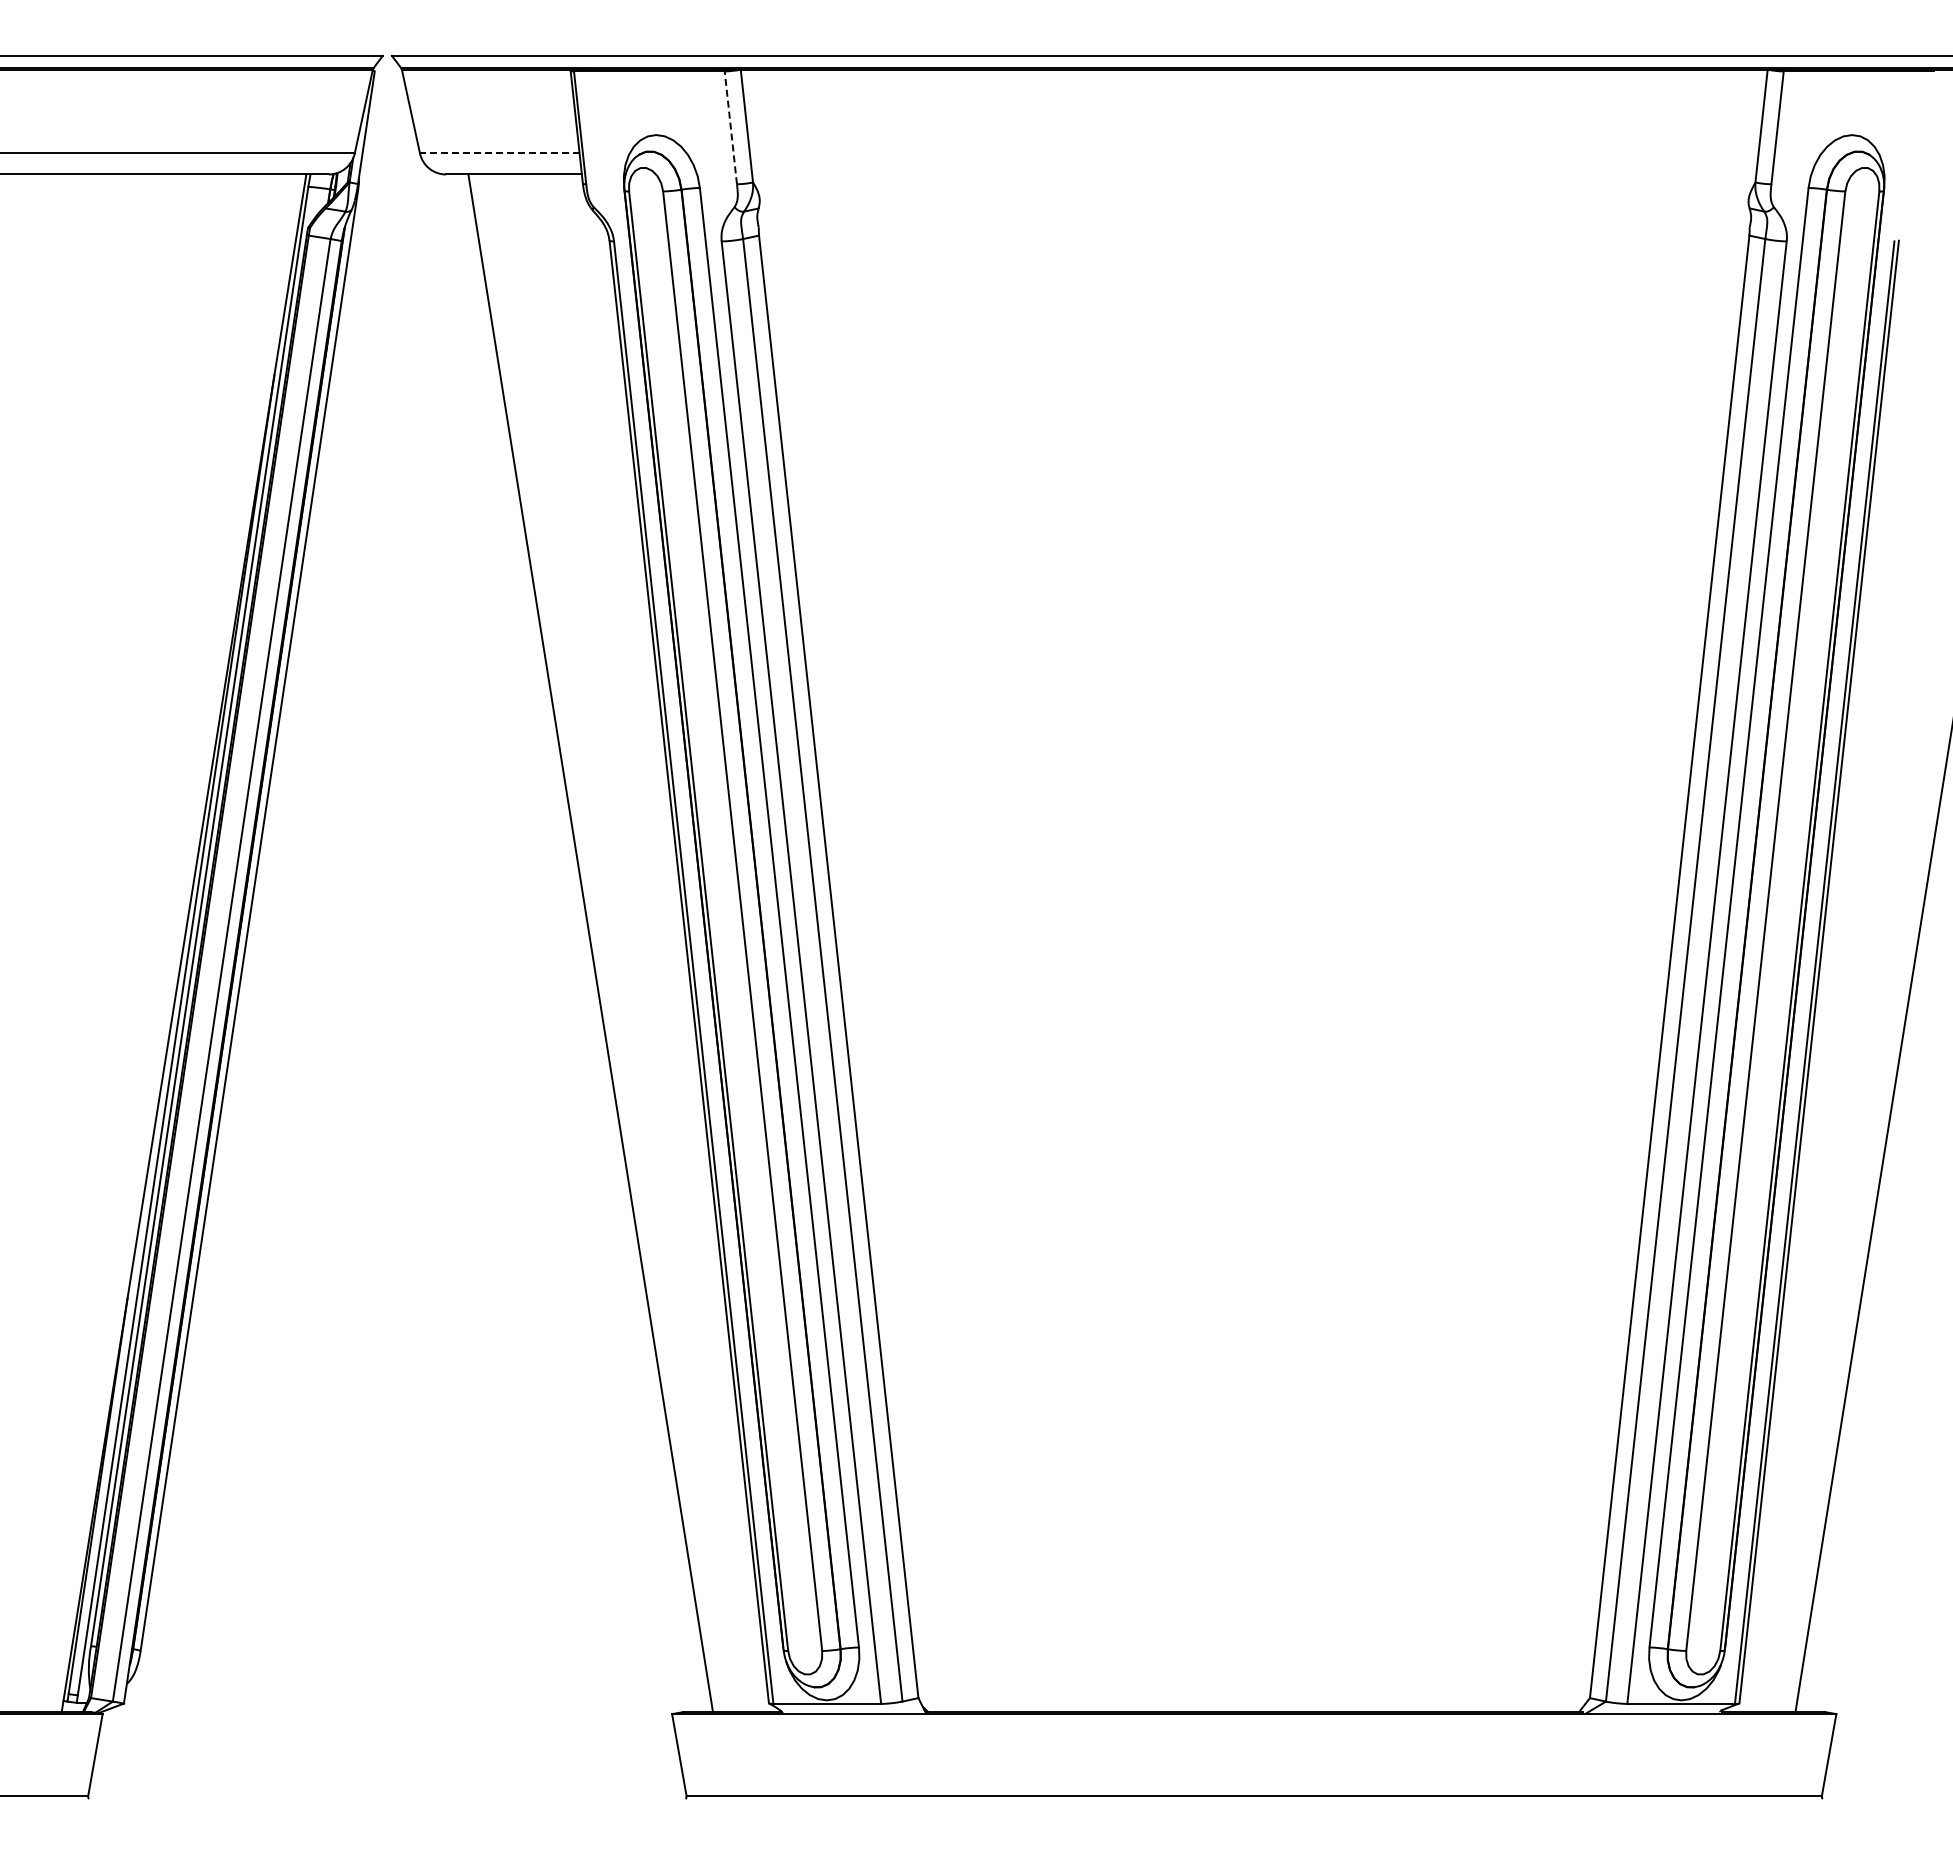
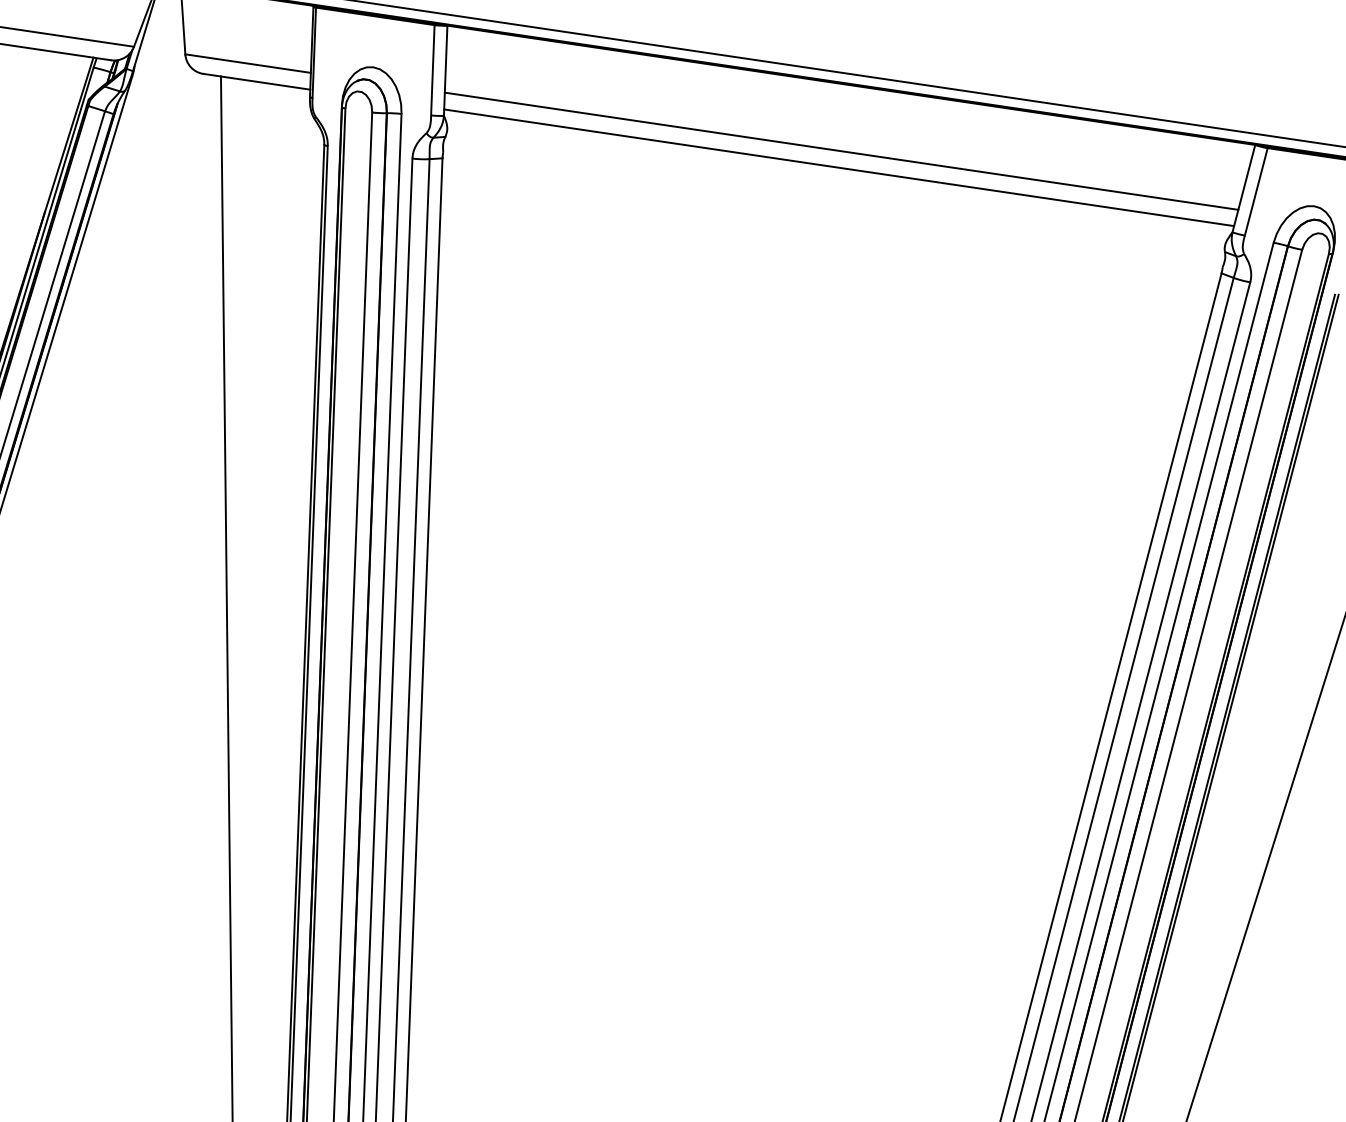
line: (730, 127) -> (432, 69), dashed -> solid
line: (499, 153) -> (247, 63), dashed -> solid
line: (1253, 153) -> (841, 151), added
line: (1254, 174) -> (839, 167), added

